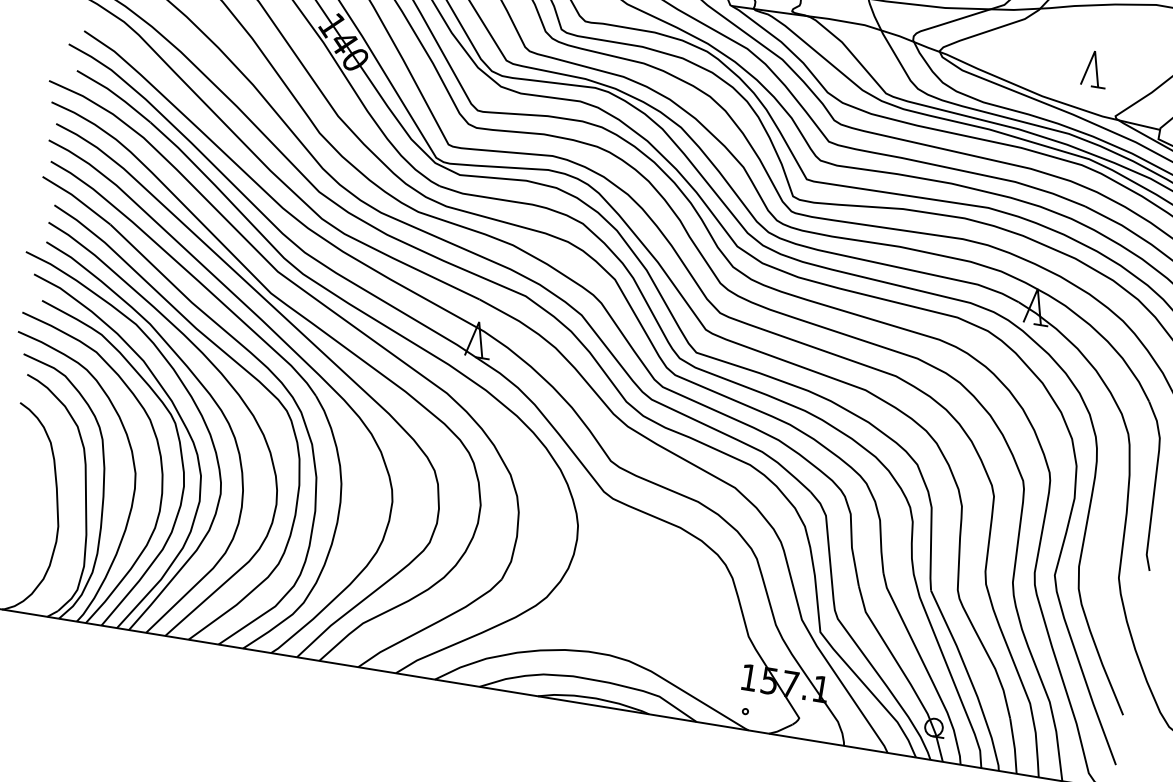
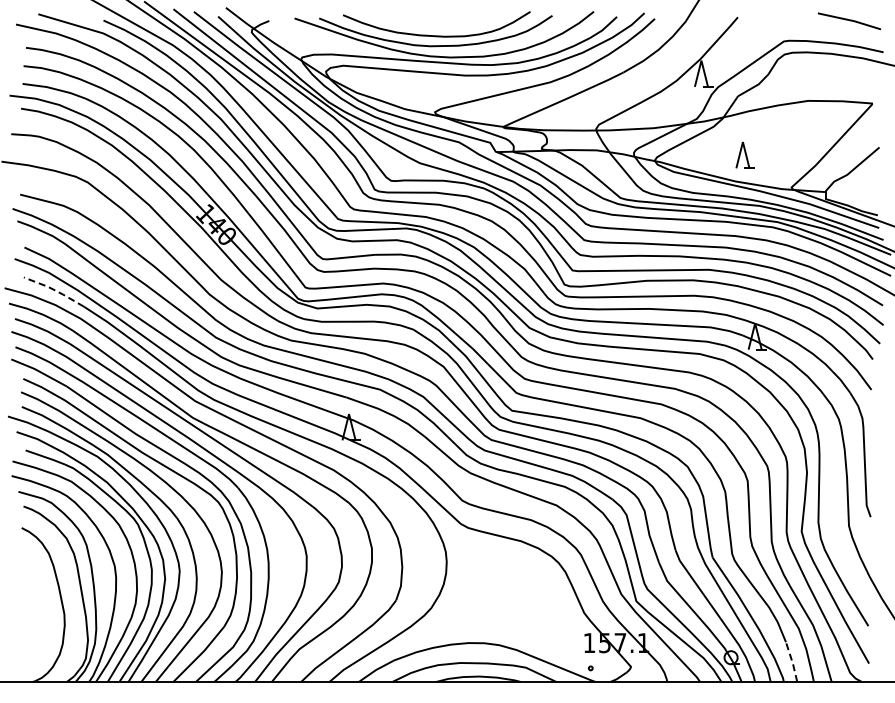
part: (1094, 68) -> (744, 154), moved
line: (114, 94) -> (54, 290), solid -> dashed
line: (1014, 745) -> (792, 661), solid -> dashed

